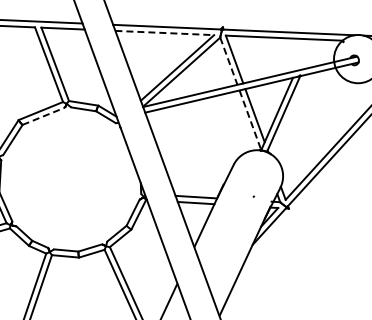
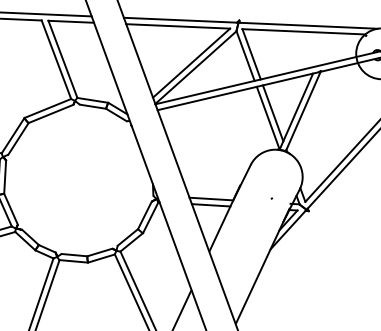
line: (165, 33) -> (178, 26), dashed -> solid
line: (229, 61) -> (246, 56), dashed -> solid
line: (43, 116) -> (50, 114), dashed -> solid
line: (250, 120) -> (268, 118), dashed -> solid

